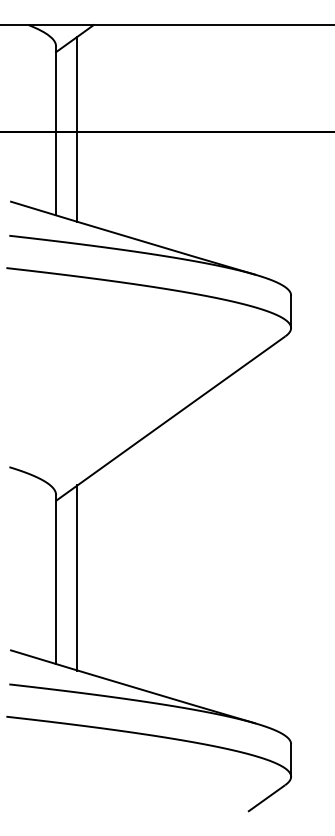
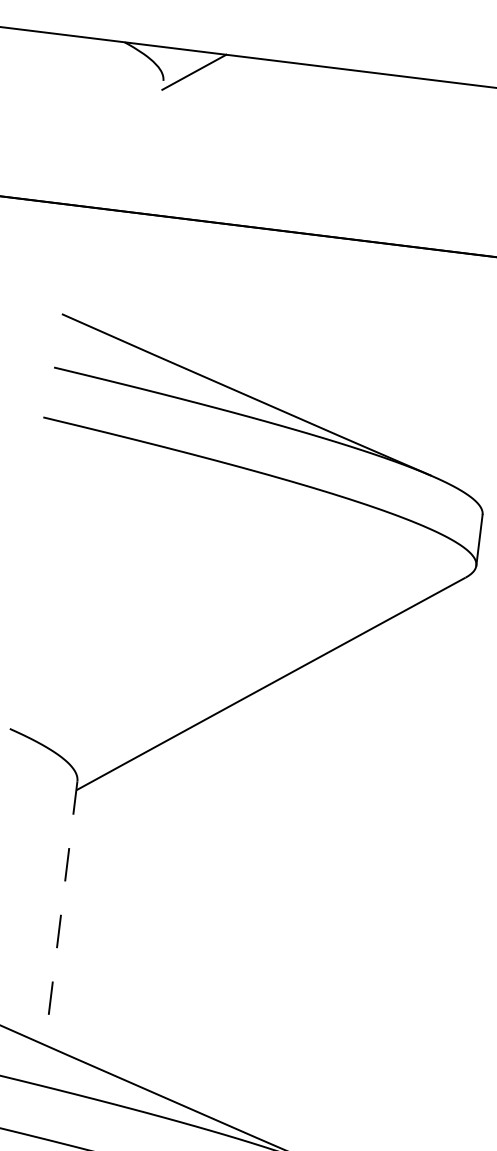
line: (77, 128) -> (181, 213), removed
line: (56, 130) -> (147, 212), removed
line: (77, 577) -> (95, 914), removed
line: (56, 580) -> (61, 914), solid -> dashed

